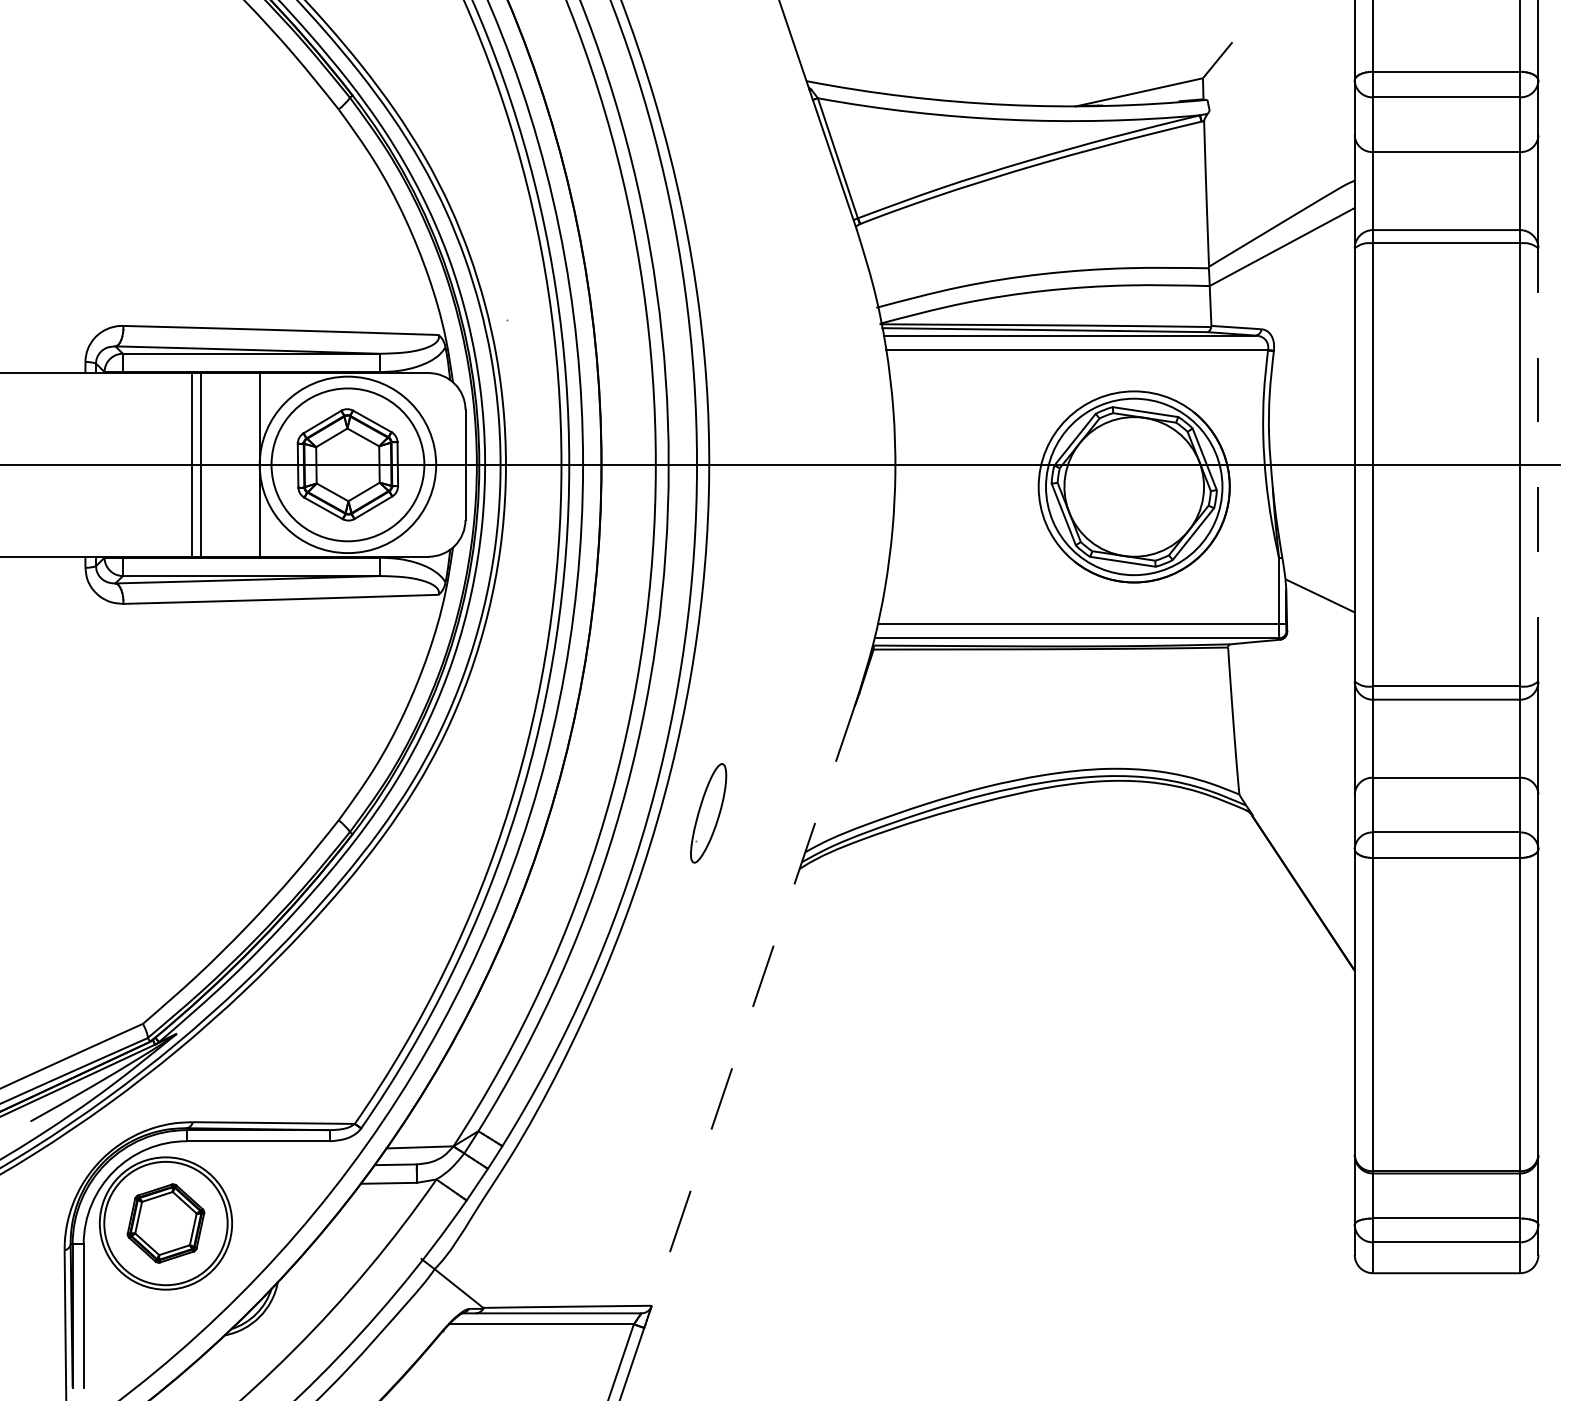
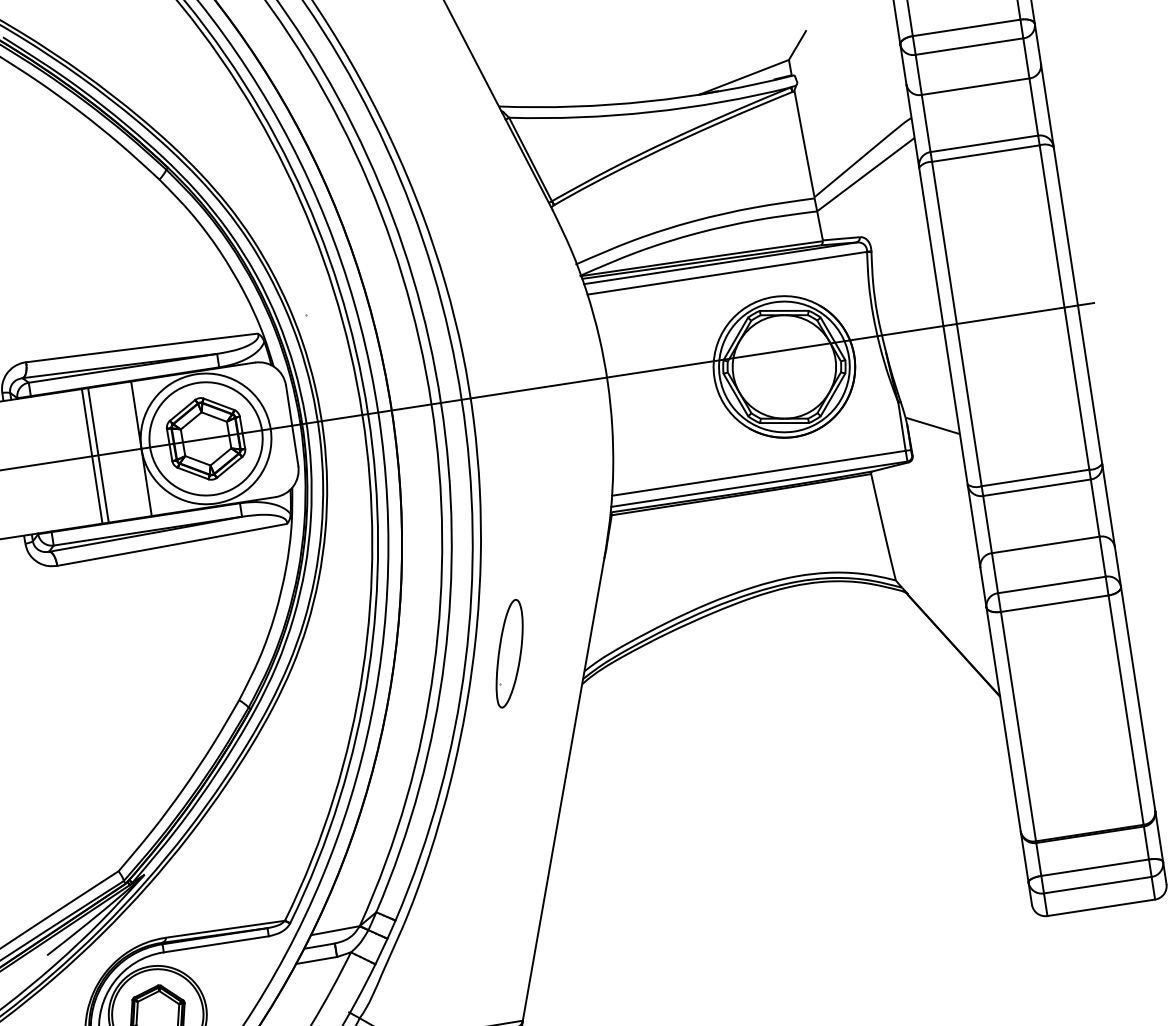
line: (1538, 464) -> (1077, 305), dashed -> solid
part: (708, 813) -> (509, 653), size x1.43
line: (754, 1003) -> (564, 787), dashed -> solid

